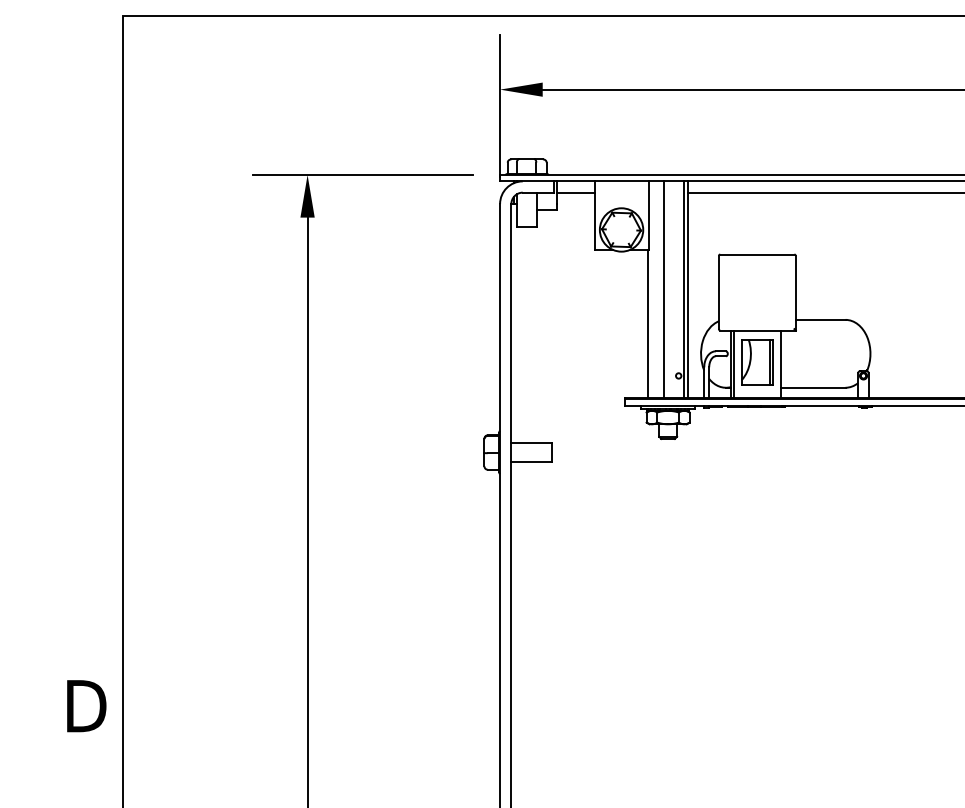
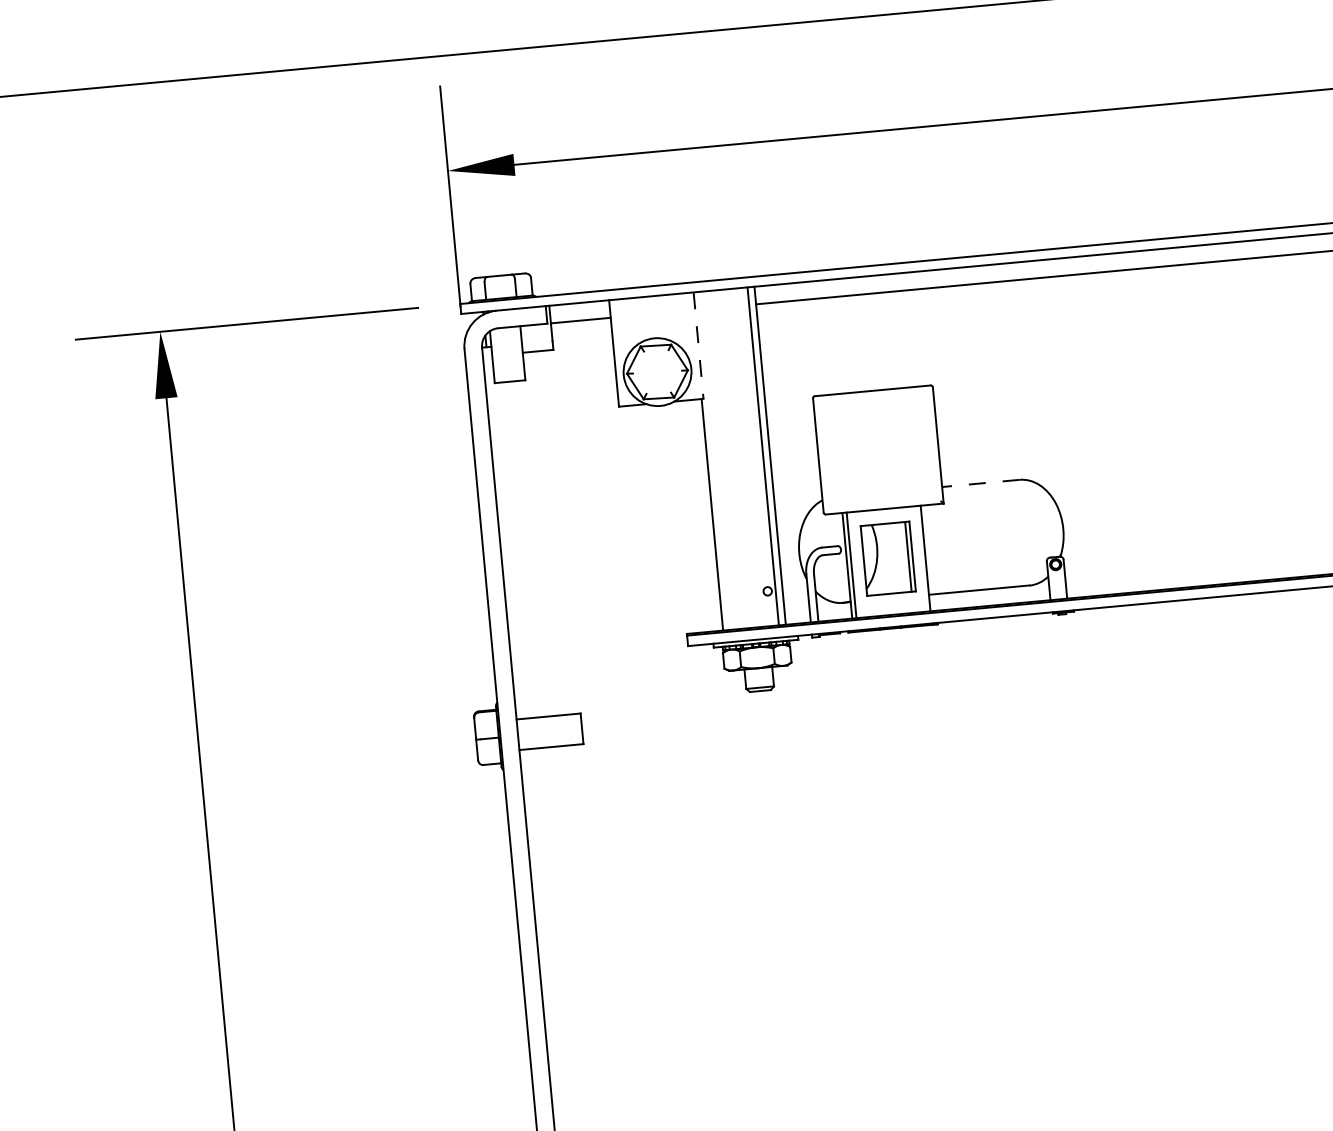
line: (649, 216) -> (699, 347), solid -> dashed
line: (663, 289) -> (731, 458), removed
line: (820, 319) -> (980, 482), solid -> dashed

